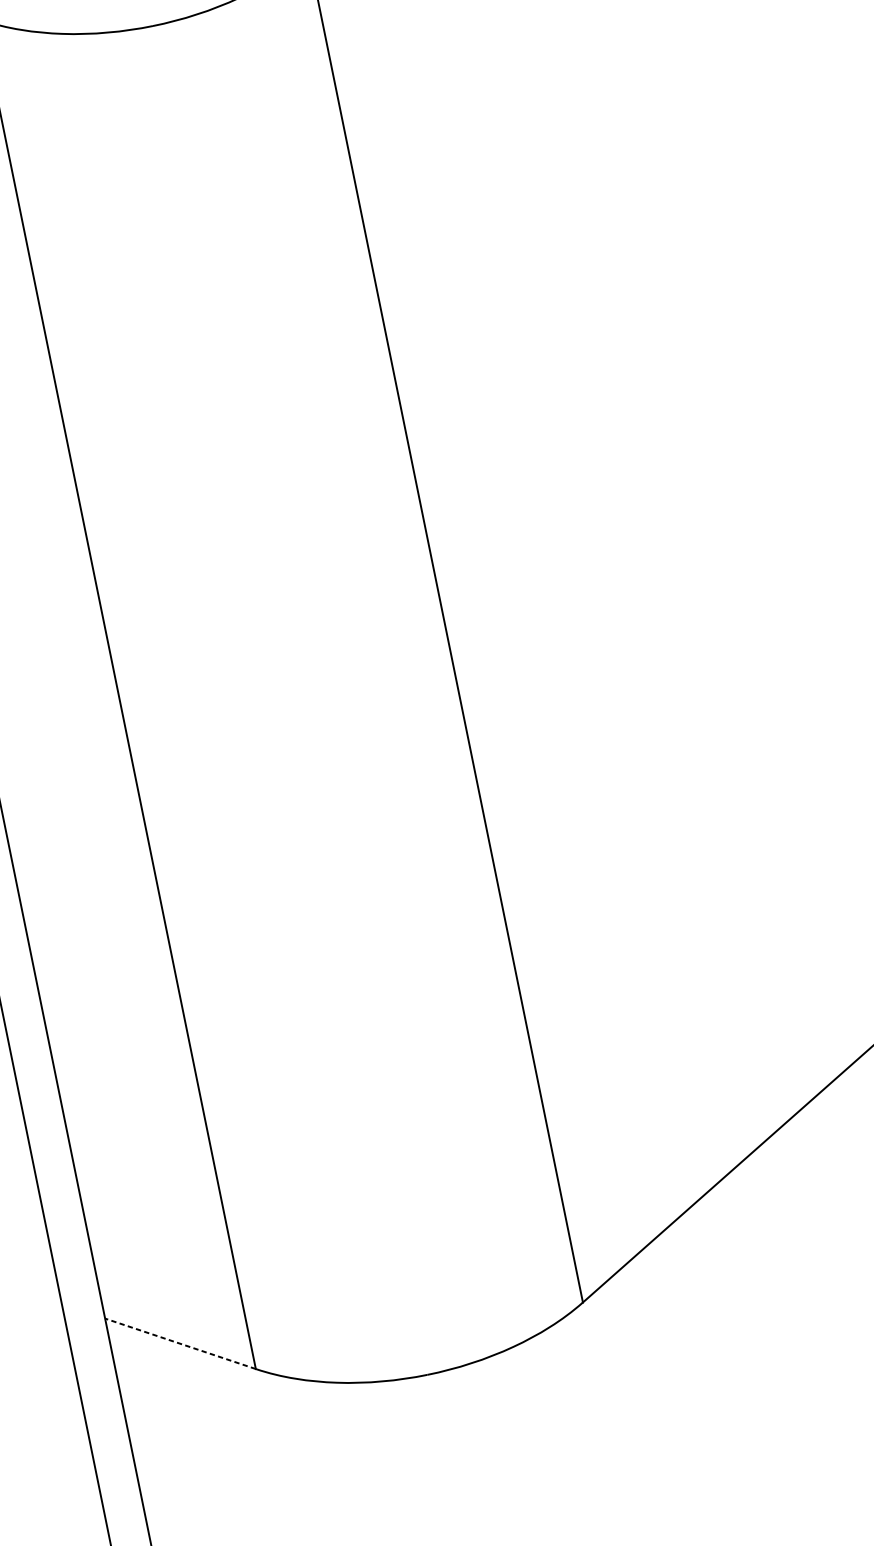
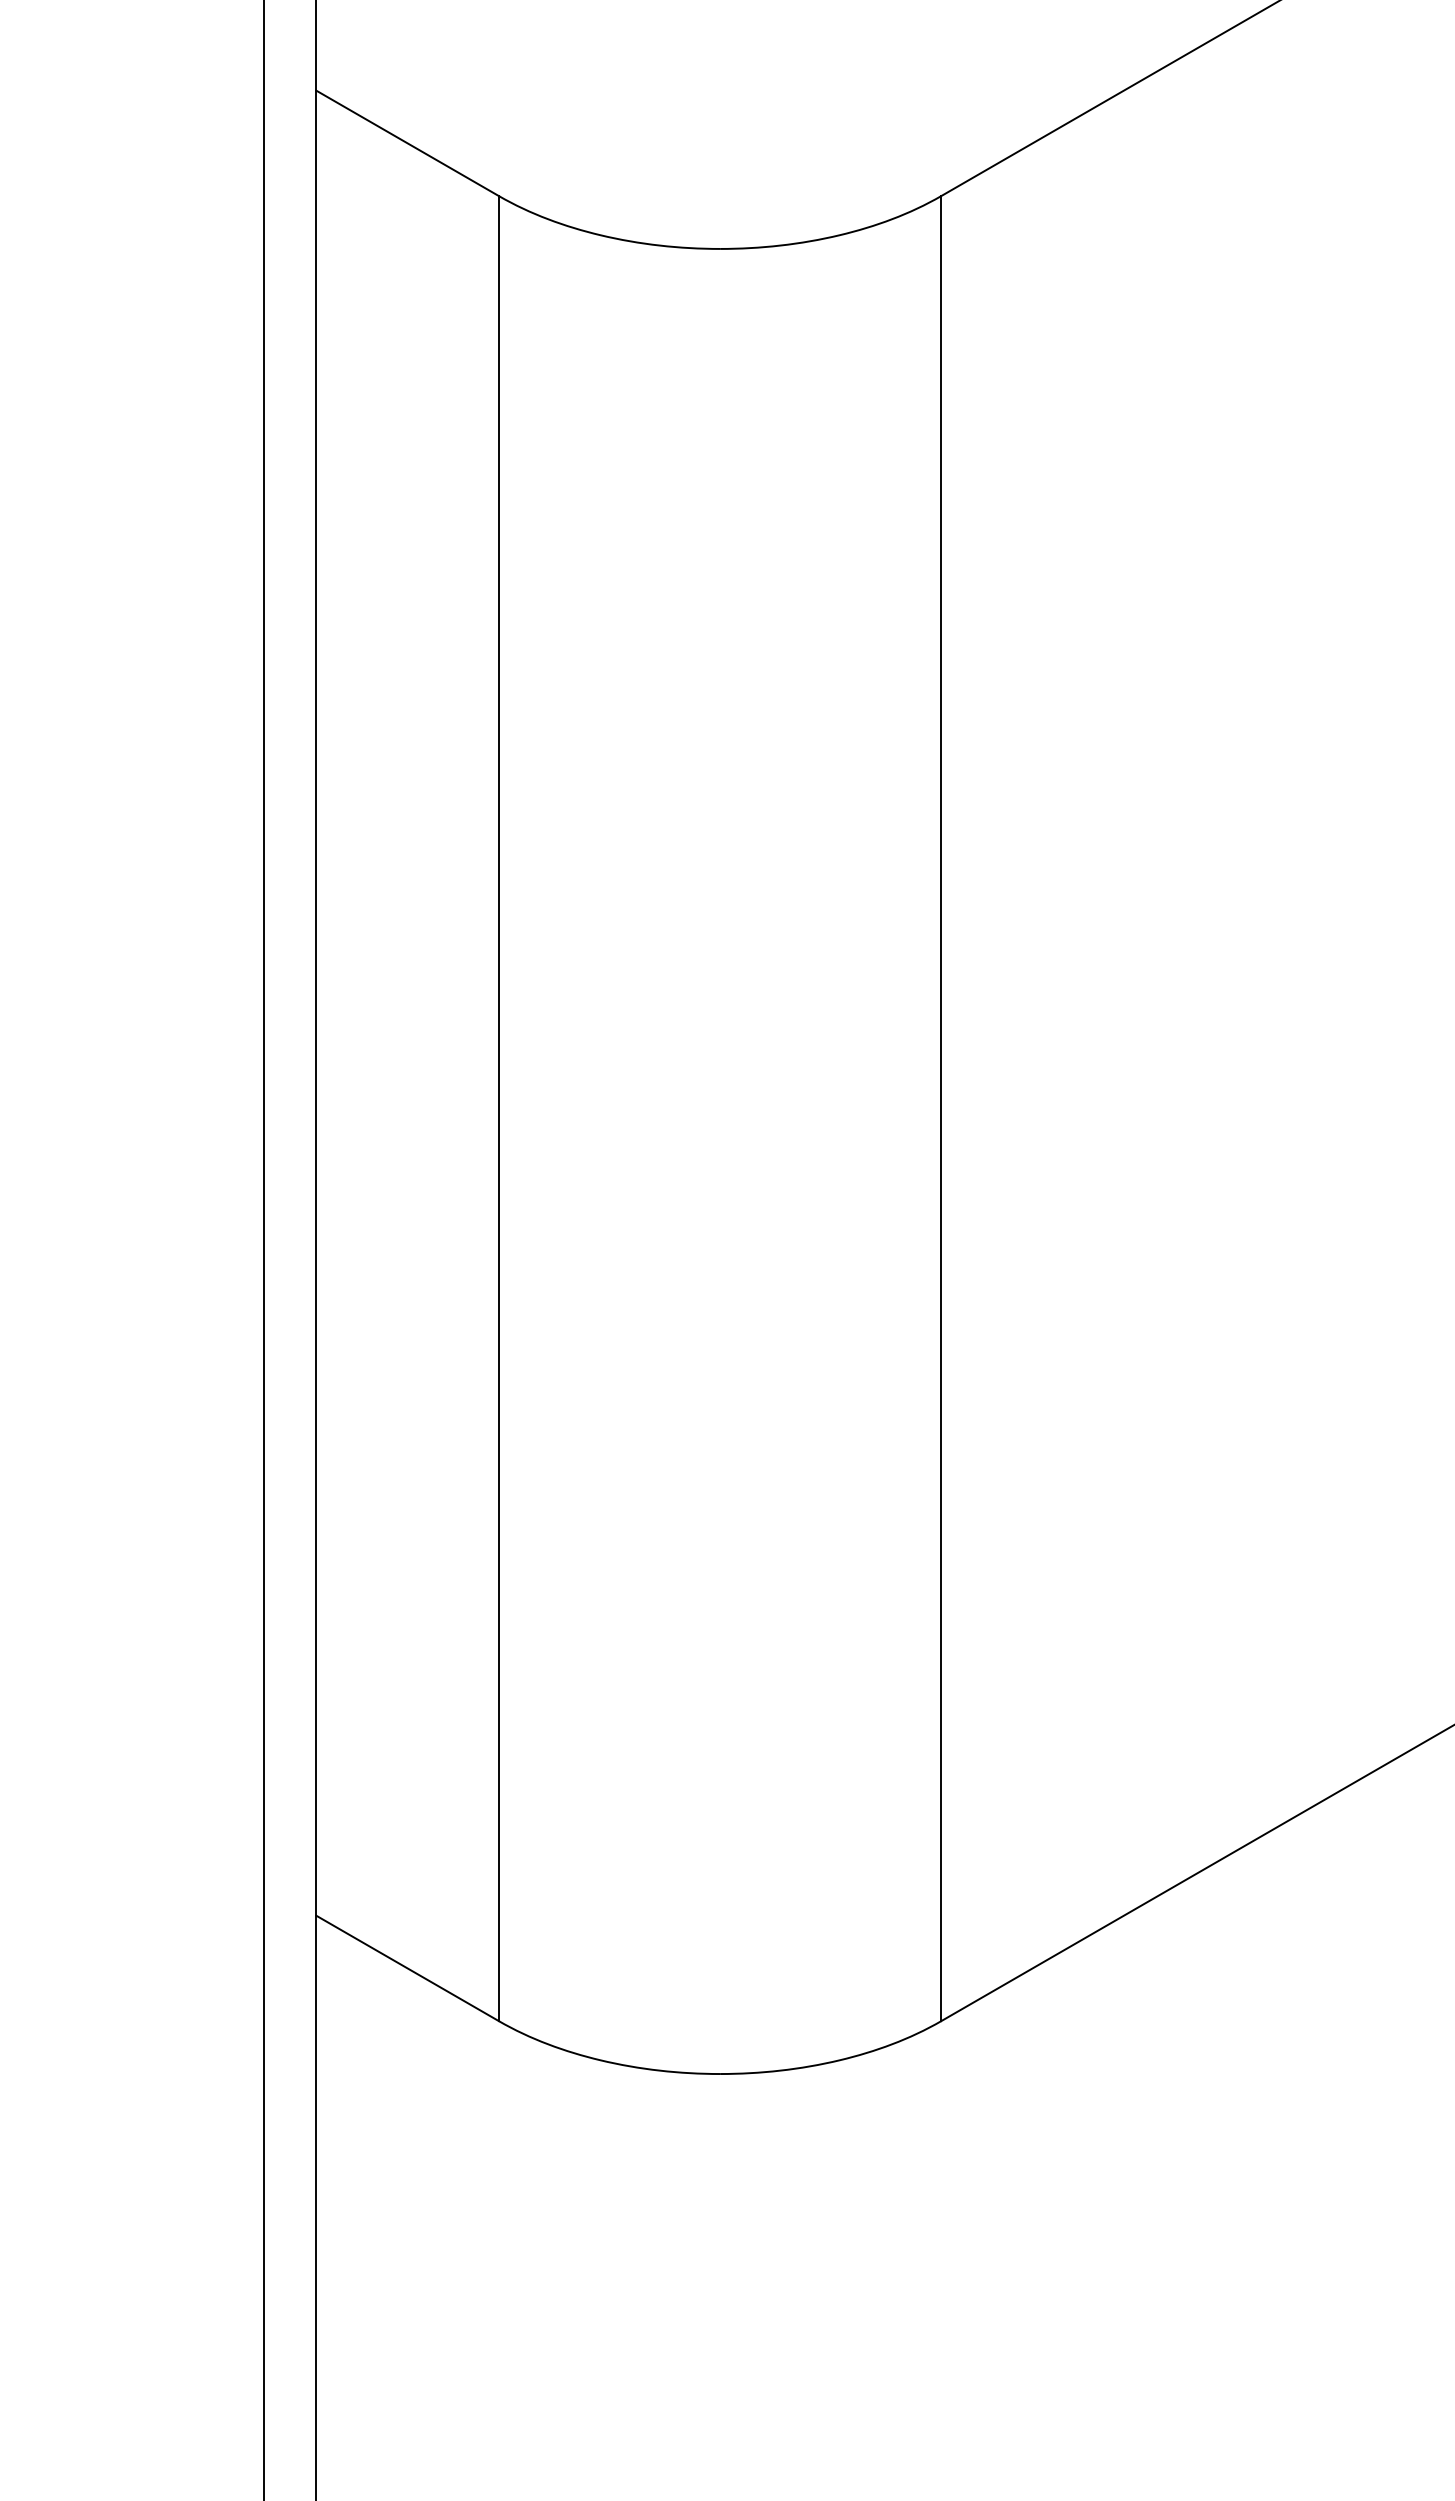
line: (180, 1343) -> (407, 1968), dashed -> solid

